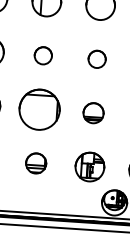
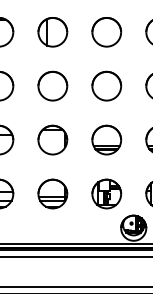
part: (42, 55) -> (52, 85), size x1.67
part: (96, 58) -> (106, 85), size x1.67
part: (39, 109) -> (52, 139), size x0.71
part: (93, 112) -> (106, 139), size x1.43
part: (35, 162) -> (52, 193), size x1.43

